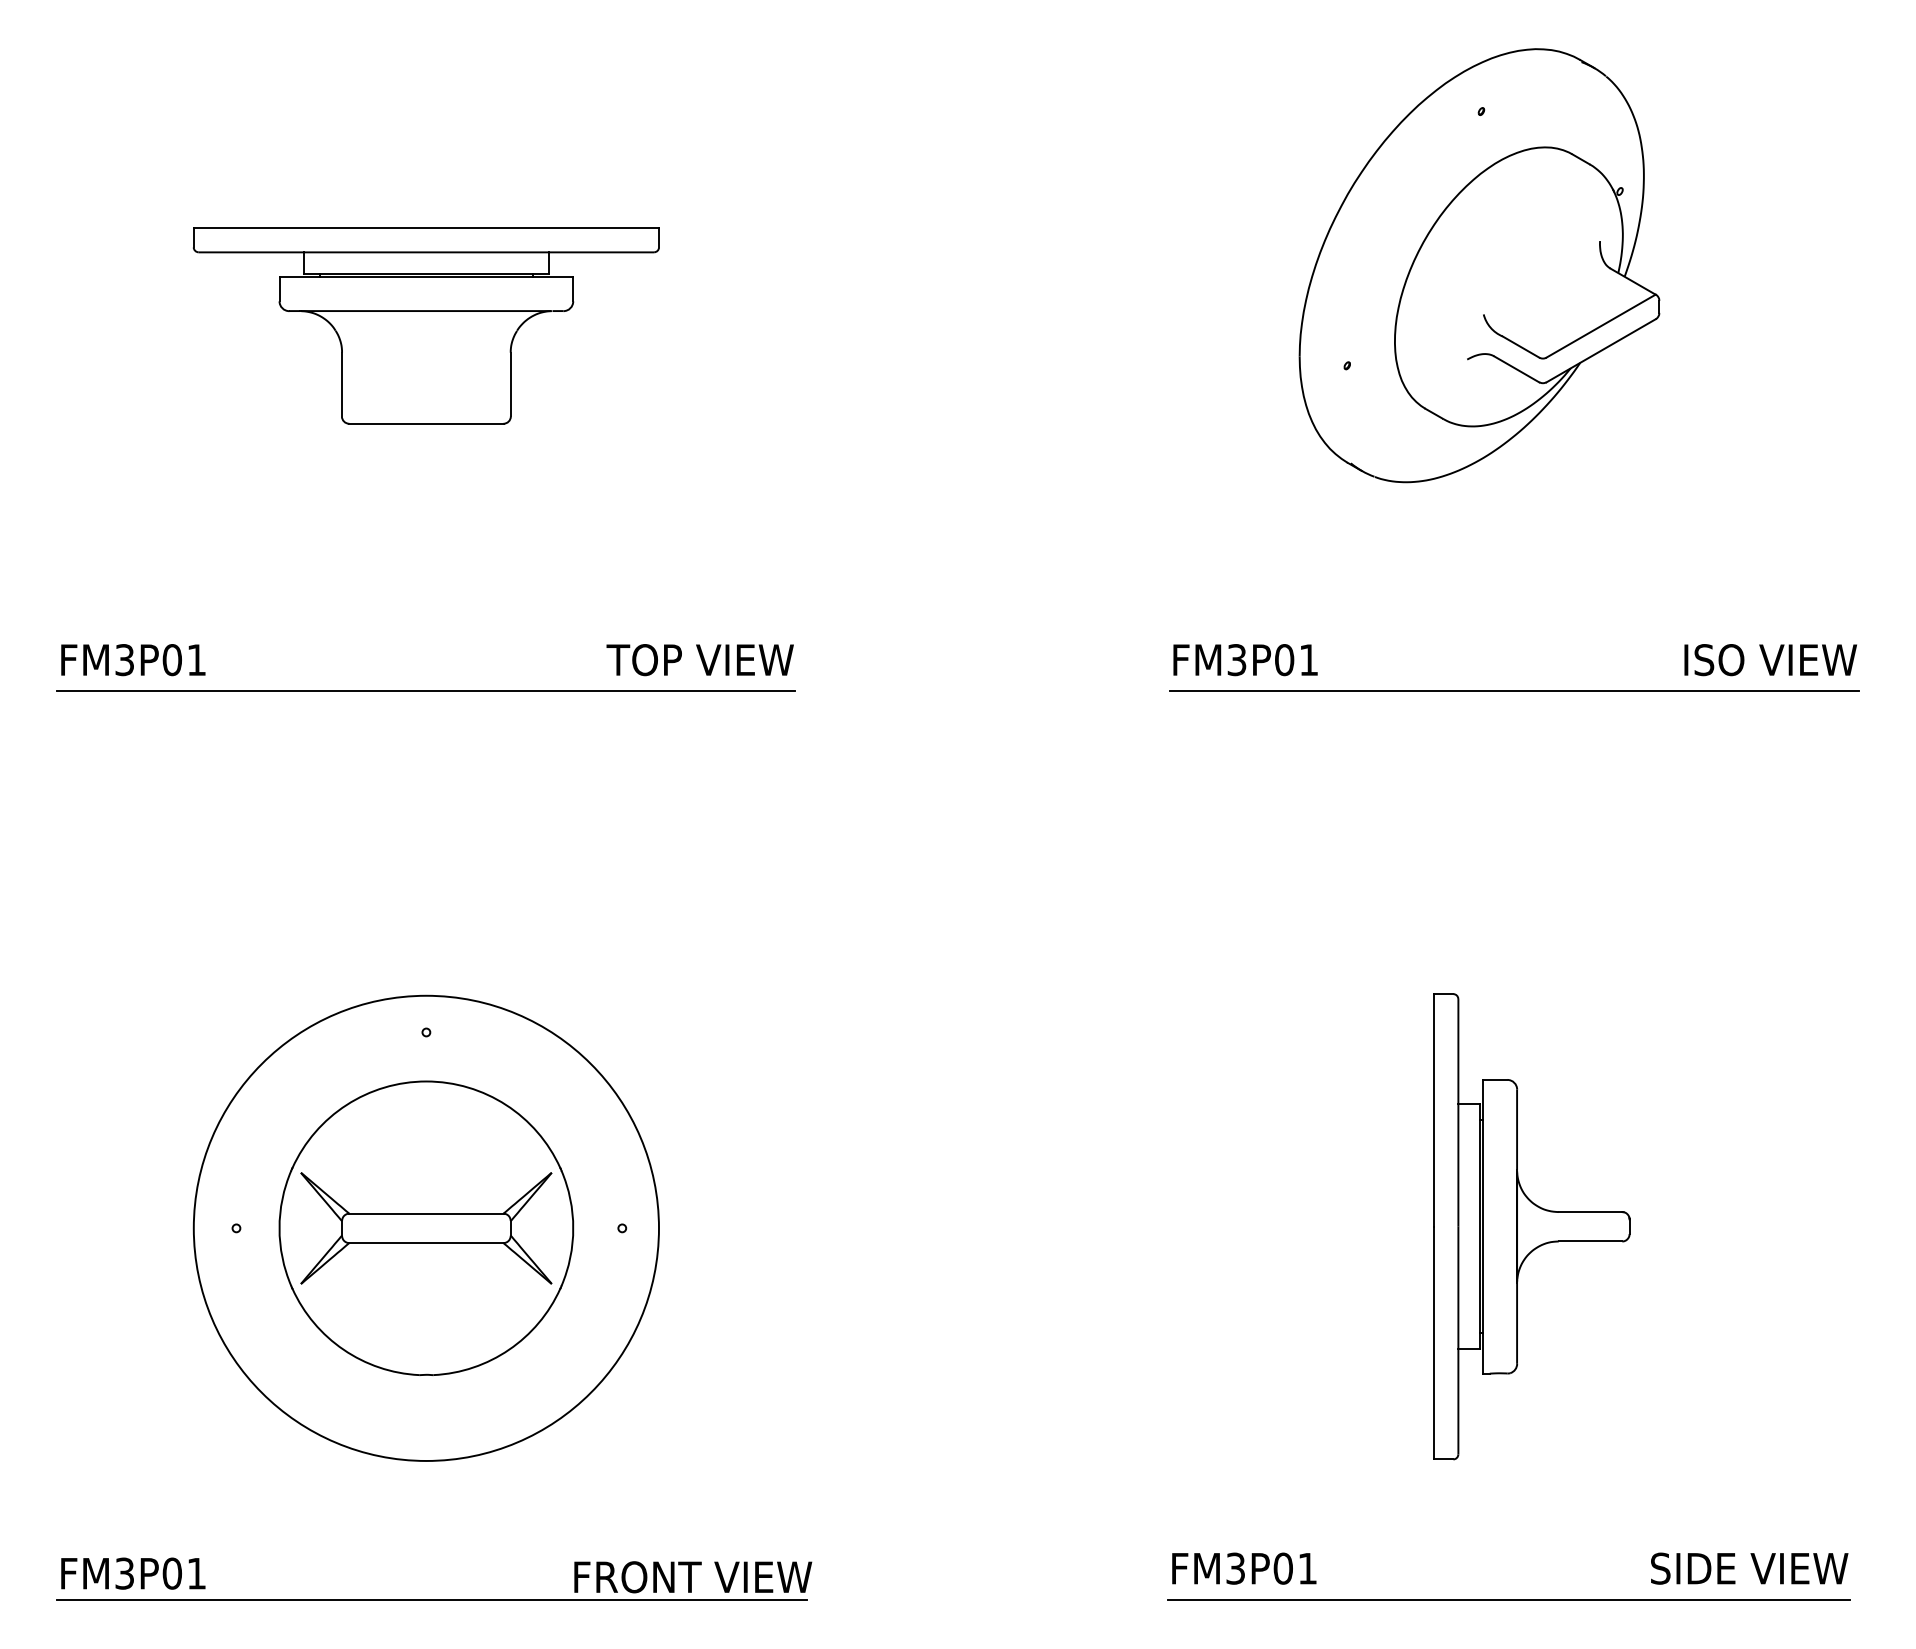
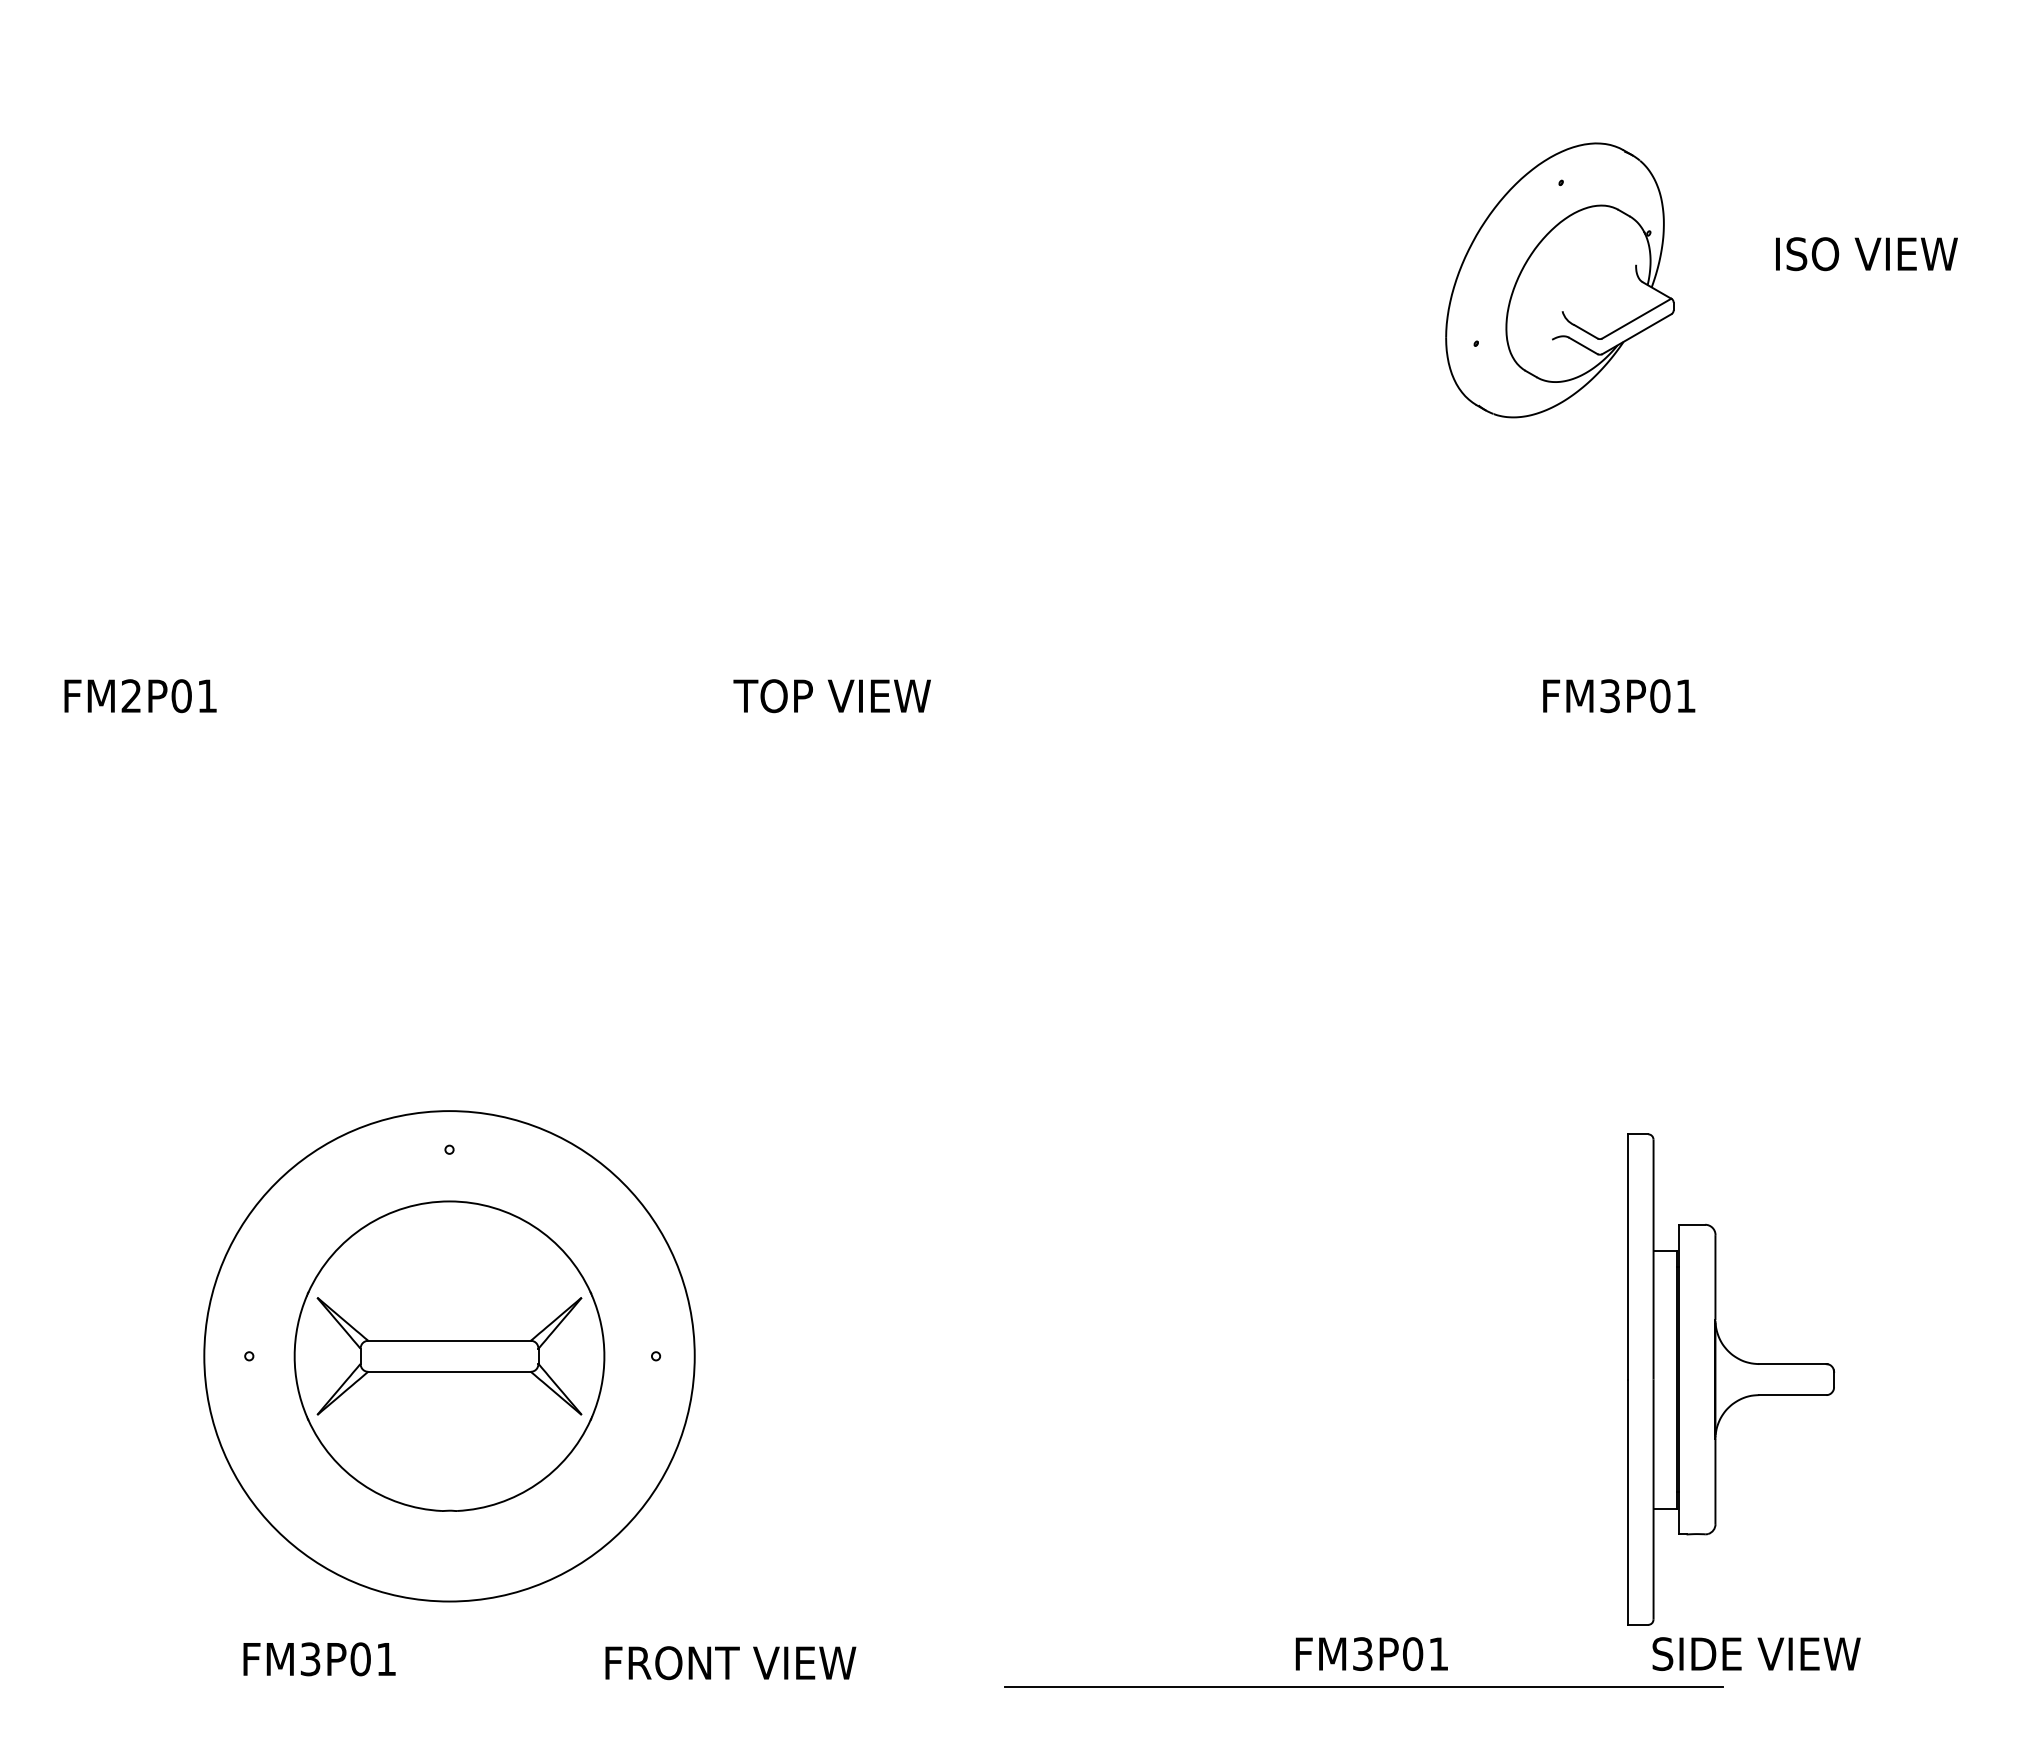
part: (1479, 265) -> (1559, 280), size x0.6
part: (426, 325) -> (449, 343), removed
text: (124, 660) -> (131, 696), FM3P01 -> FM2P01
text: (699, 660) -> (831, 696), moved
text: (1245, 660) -> (1619, 696), moved
text: (1770, 660) -> (1866, 254), moved
line: (426, 690) -> (449, 728), removed
line: (1514, 690) -> (1596, 728), removed
part: (1532, 1226) -> (1731, 1379), moved
part: (426, 1228) -> (449, 1356), moved
text: (1243, 1568) -> (1371, 1653), moved
text: (1749, 1568) -> (1756, 1653), moved
text: (133, 1573) -> (319, 1659), moved
line: (432, 1599) -> (455, 1686), removed
line: (1508, 1599) -> (1363, 1686), moved

